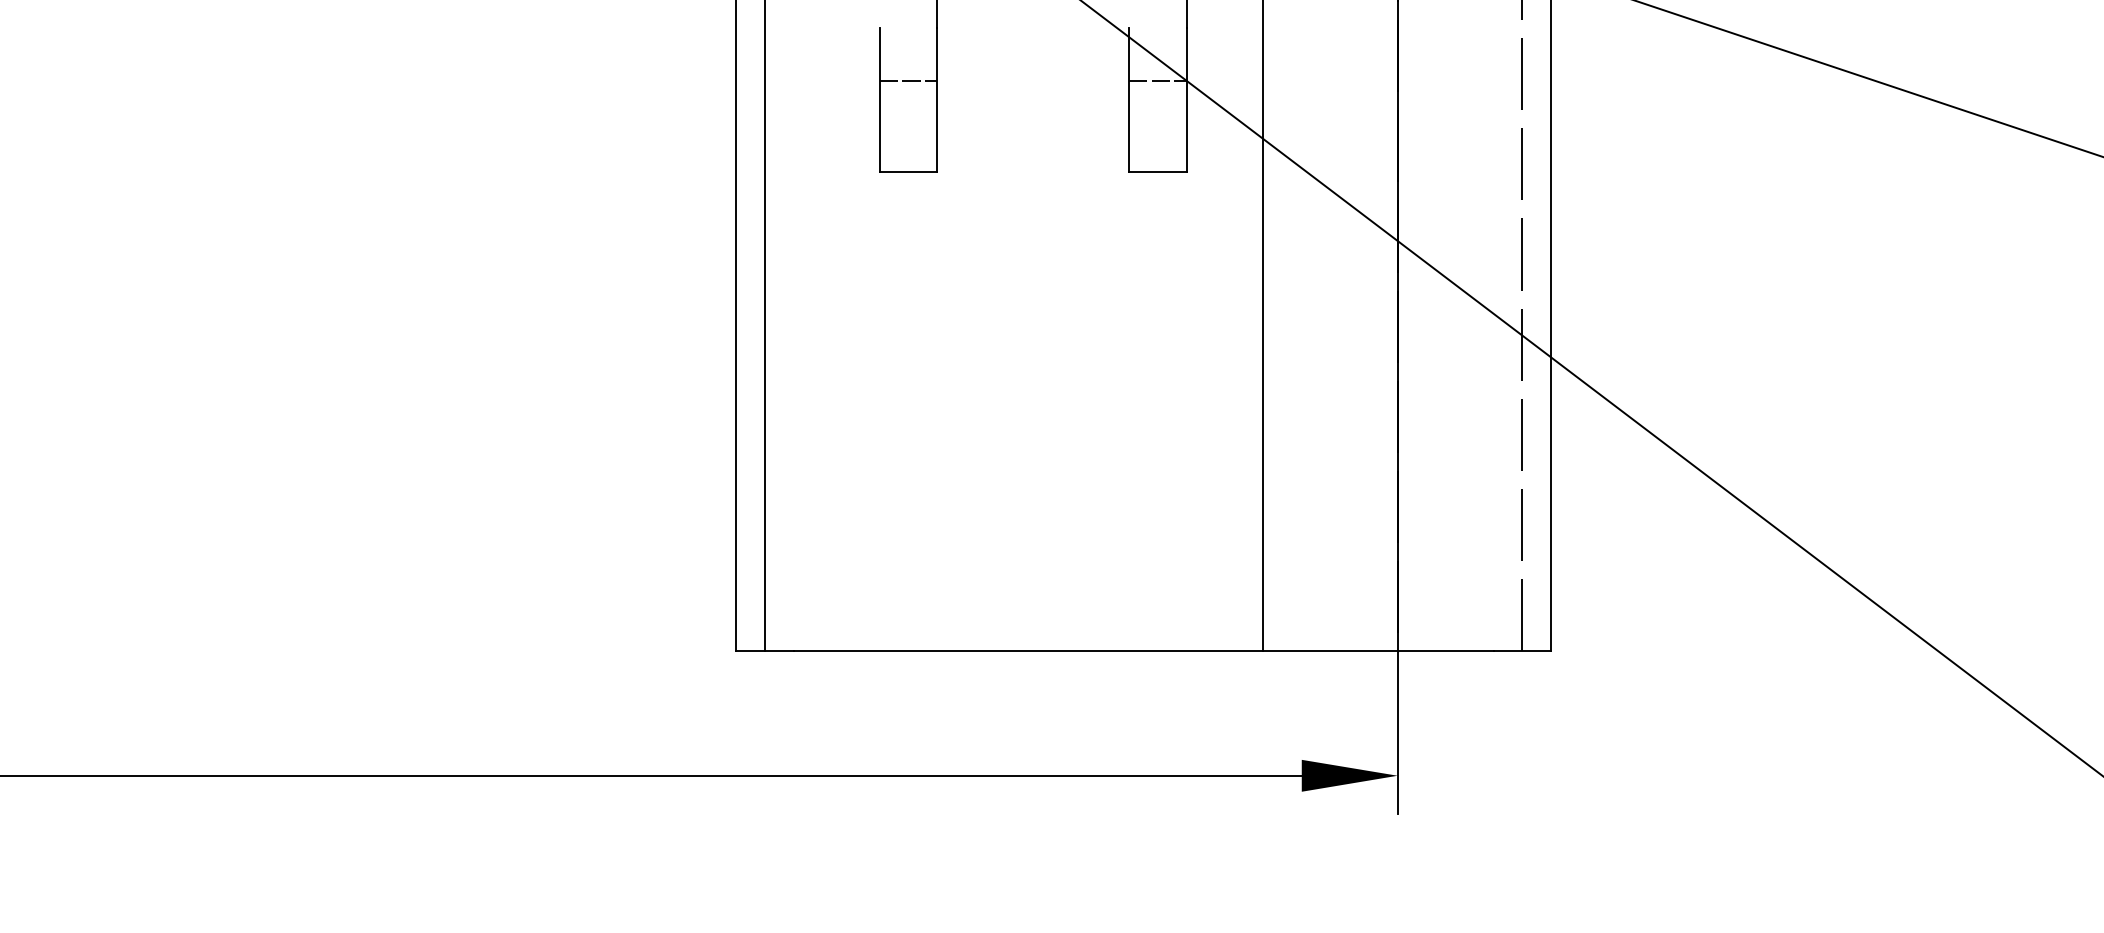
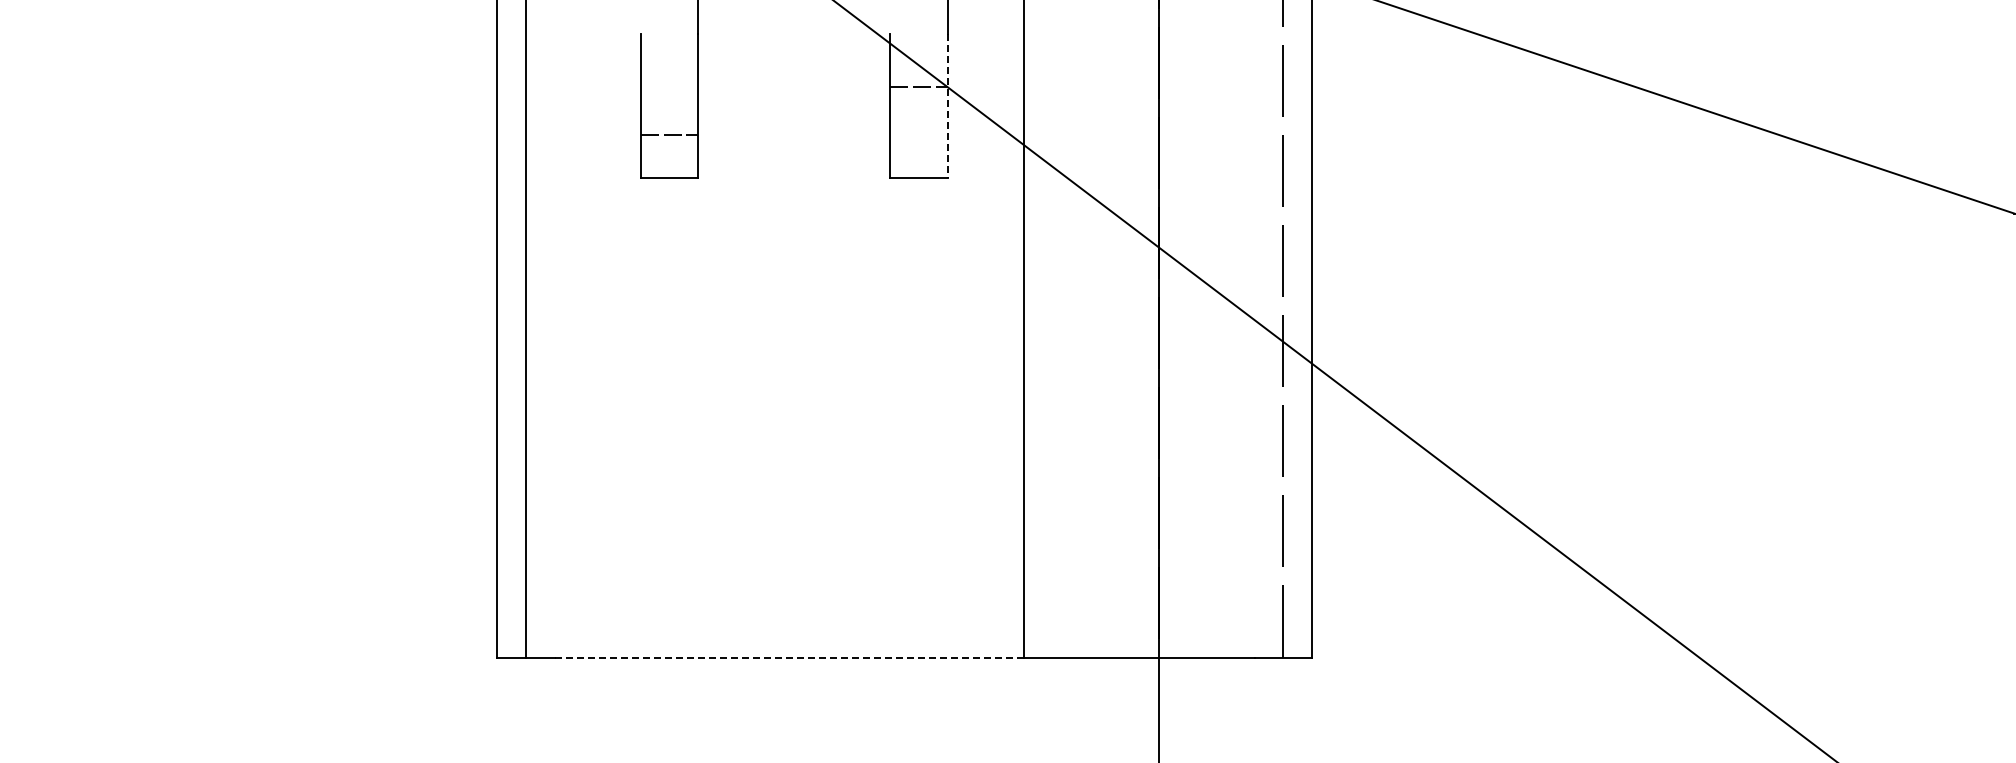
line: (908, 80) -> (669, 134), moved
line: (1186, 99) -> (947, 105), solid -> dashed
line: (1028, 651) -> (789, 657), solid -> dashed

